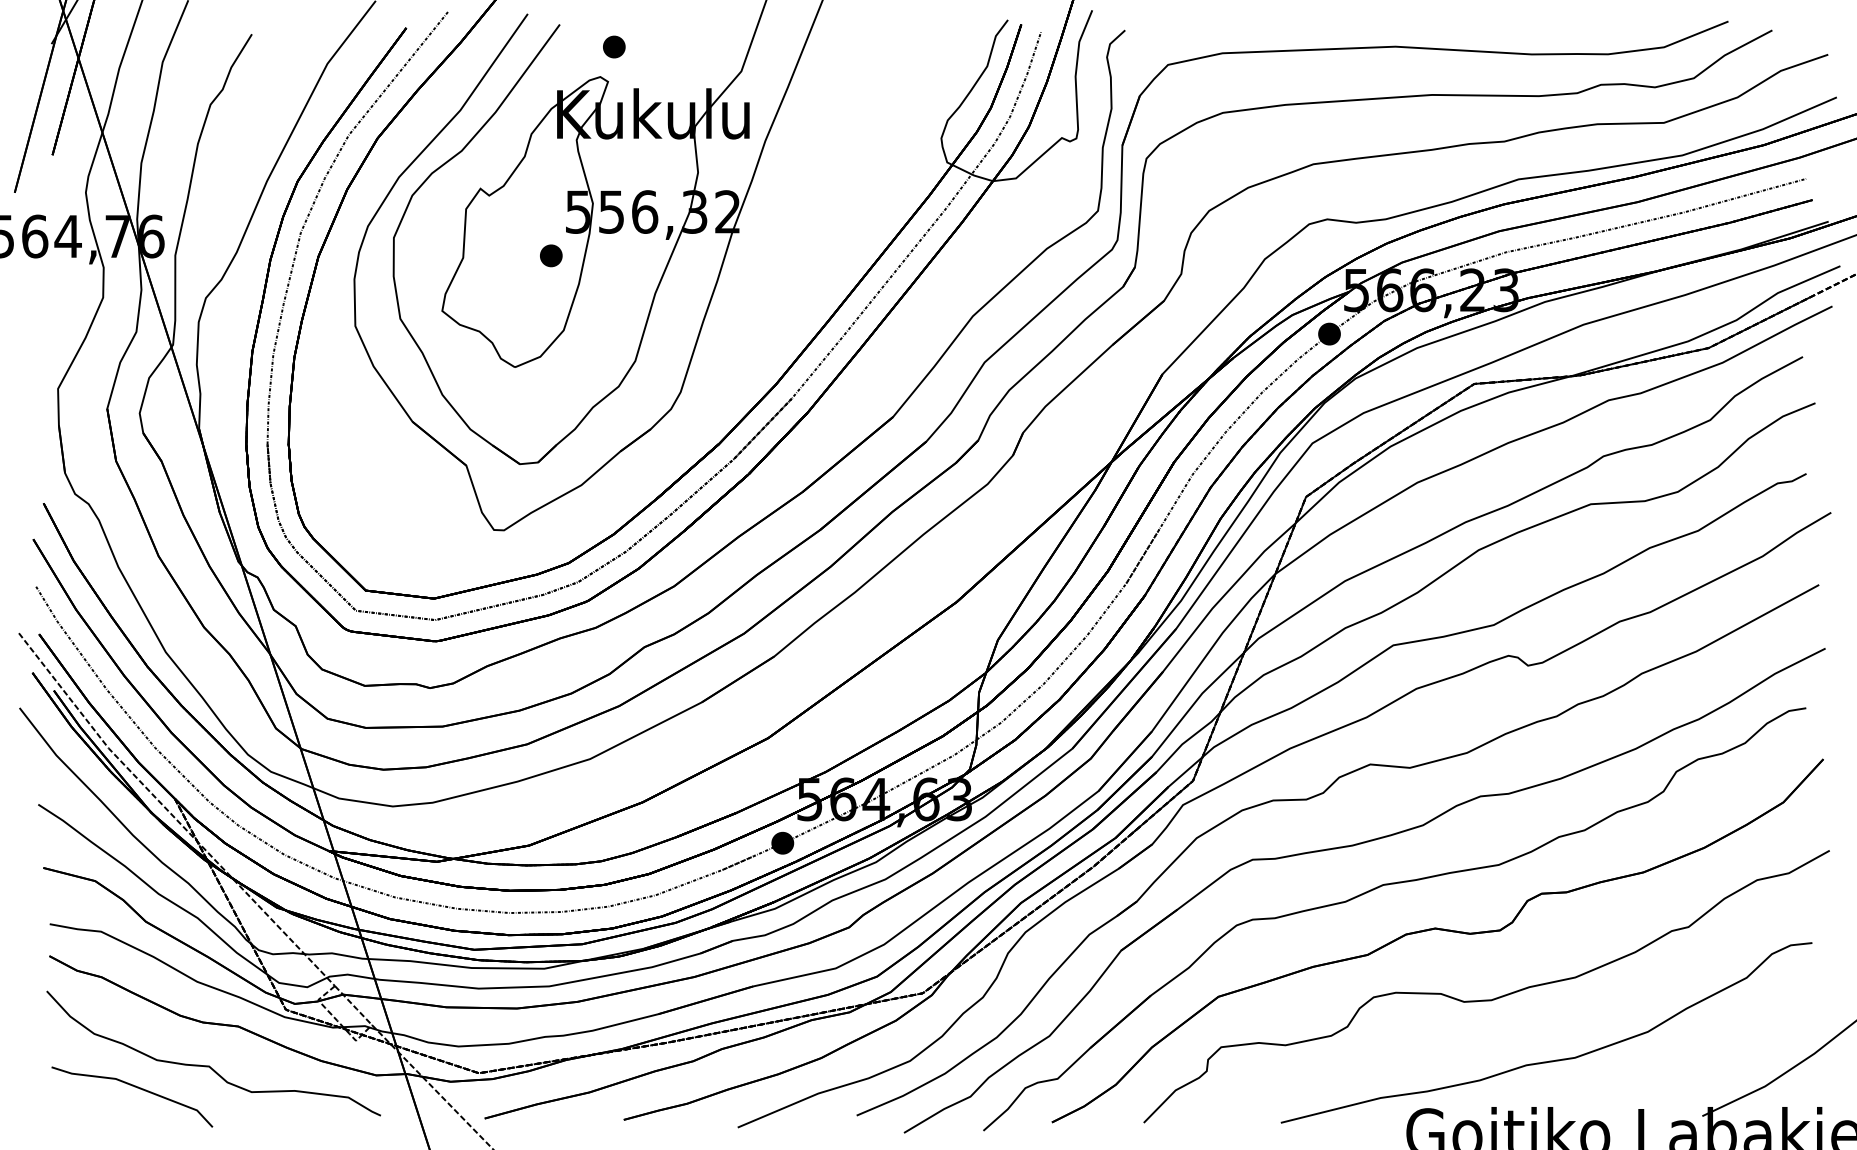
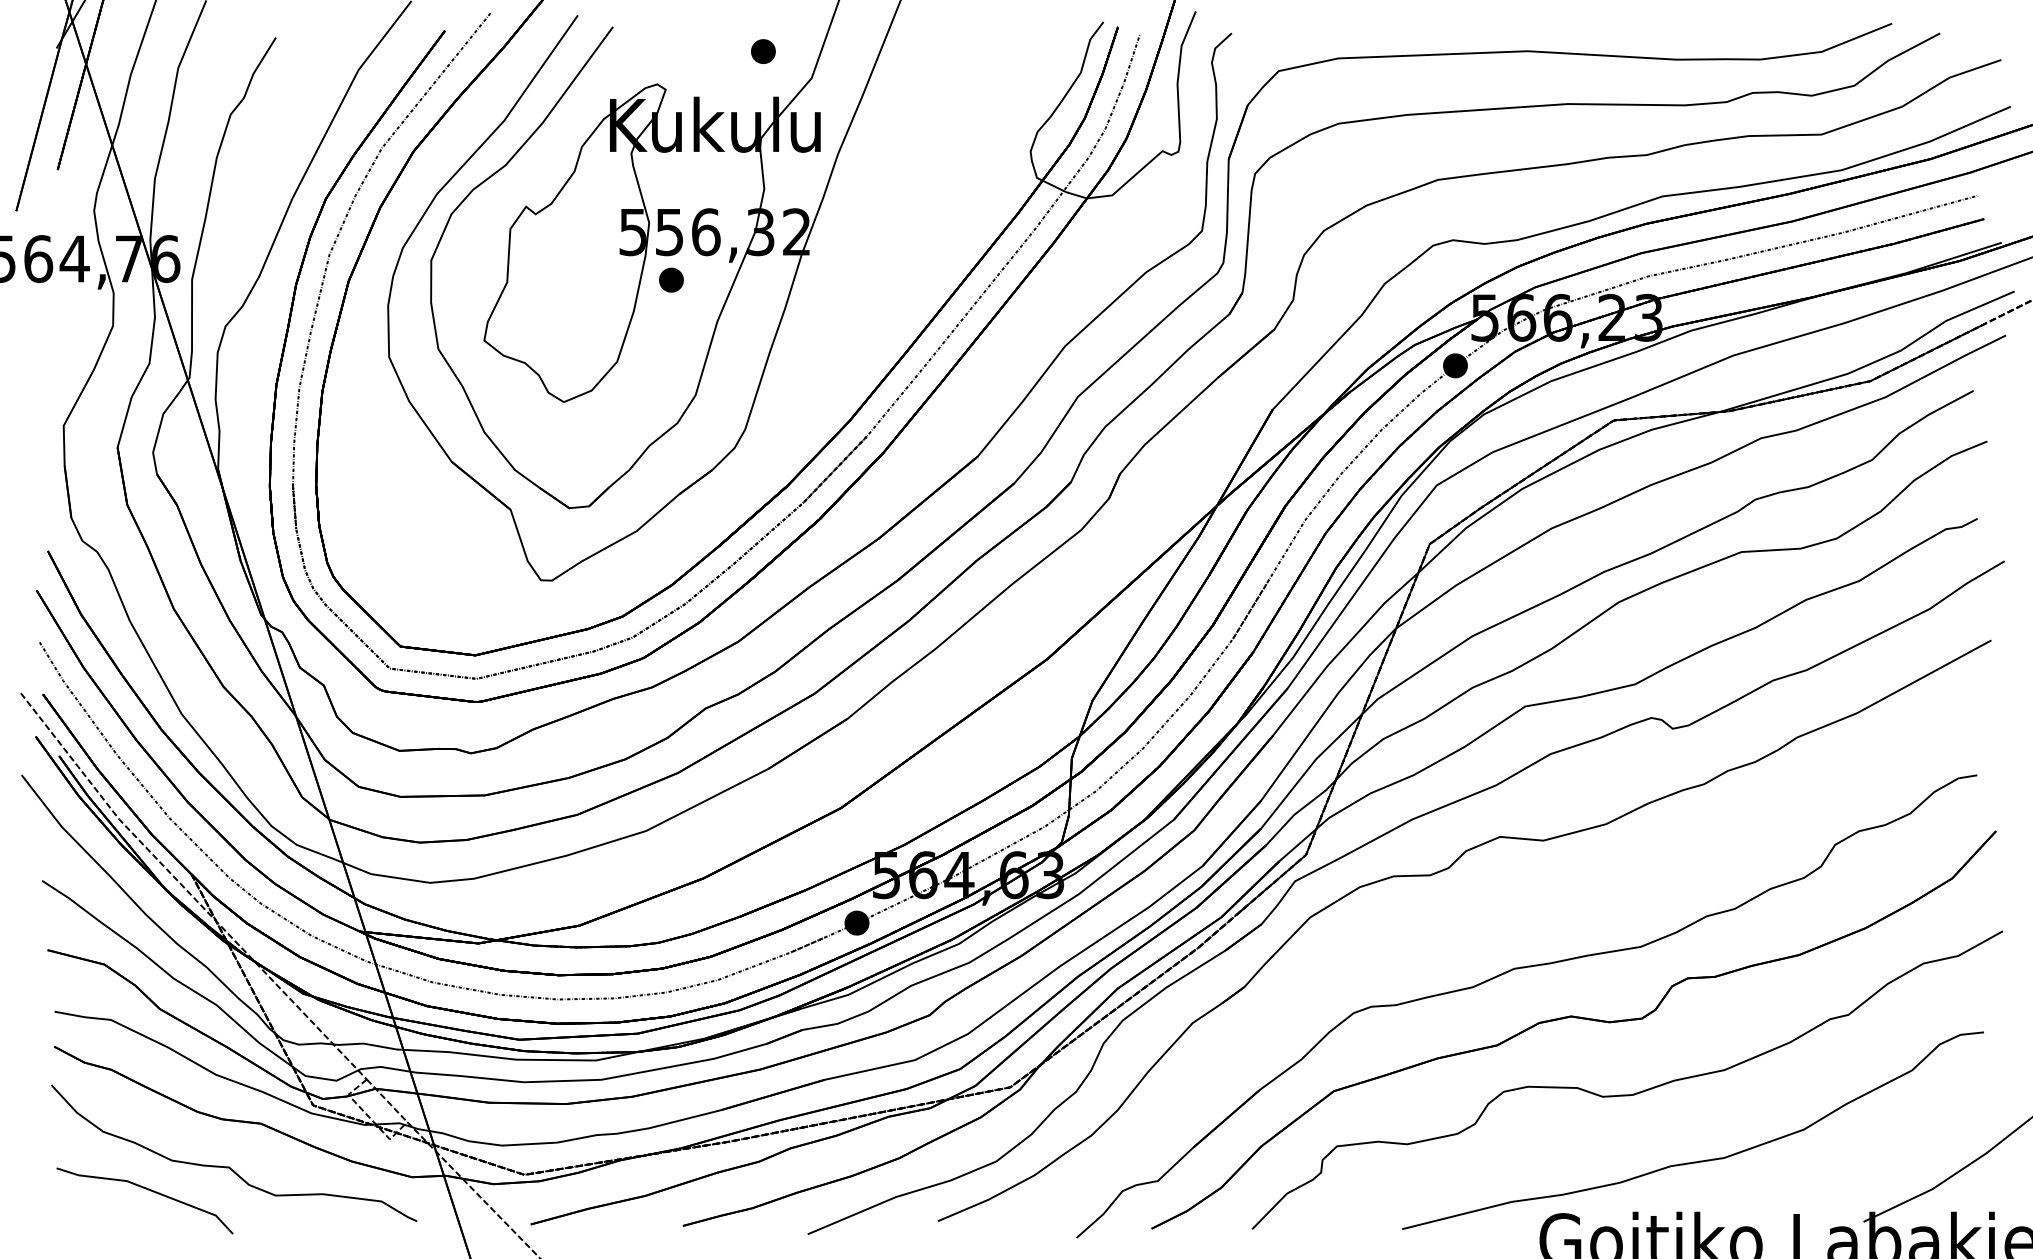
part: (614, 46) -> (763, 51), moved
part: (551, 255) -> (671, 279), moved
part: (1353, 846) -> (1481, 926), removed

